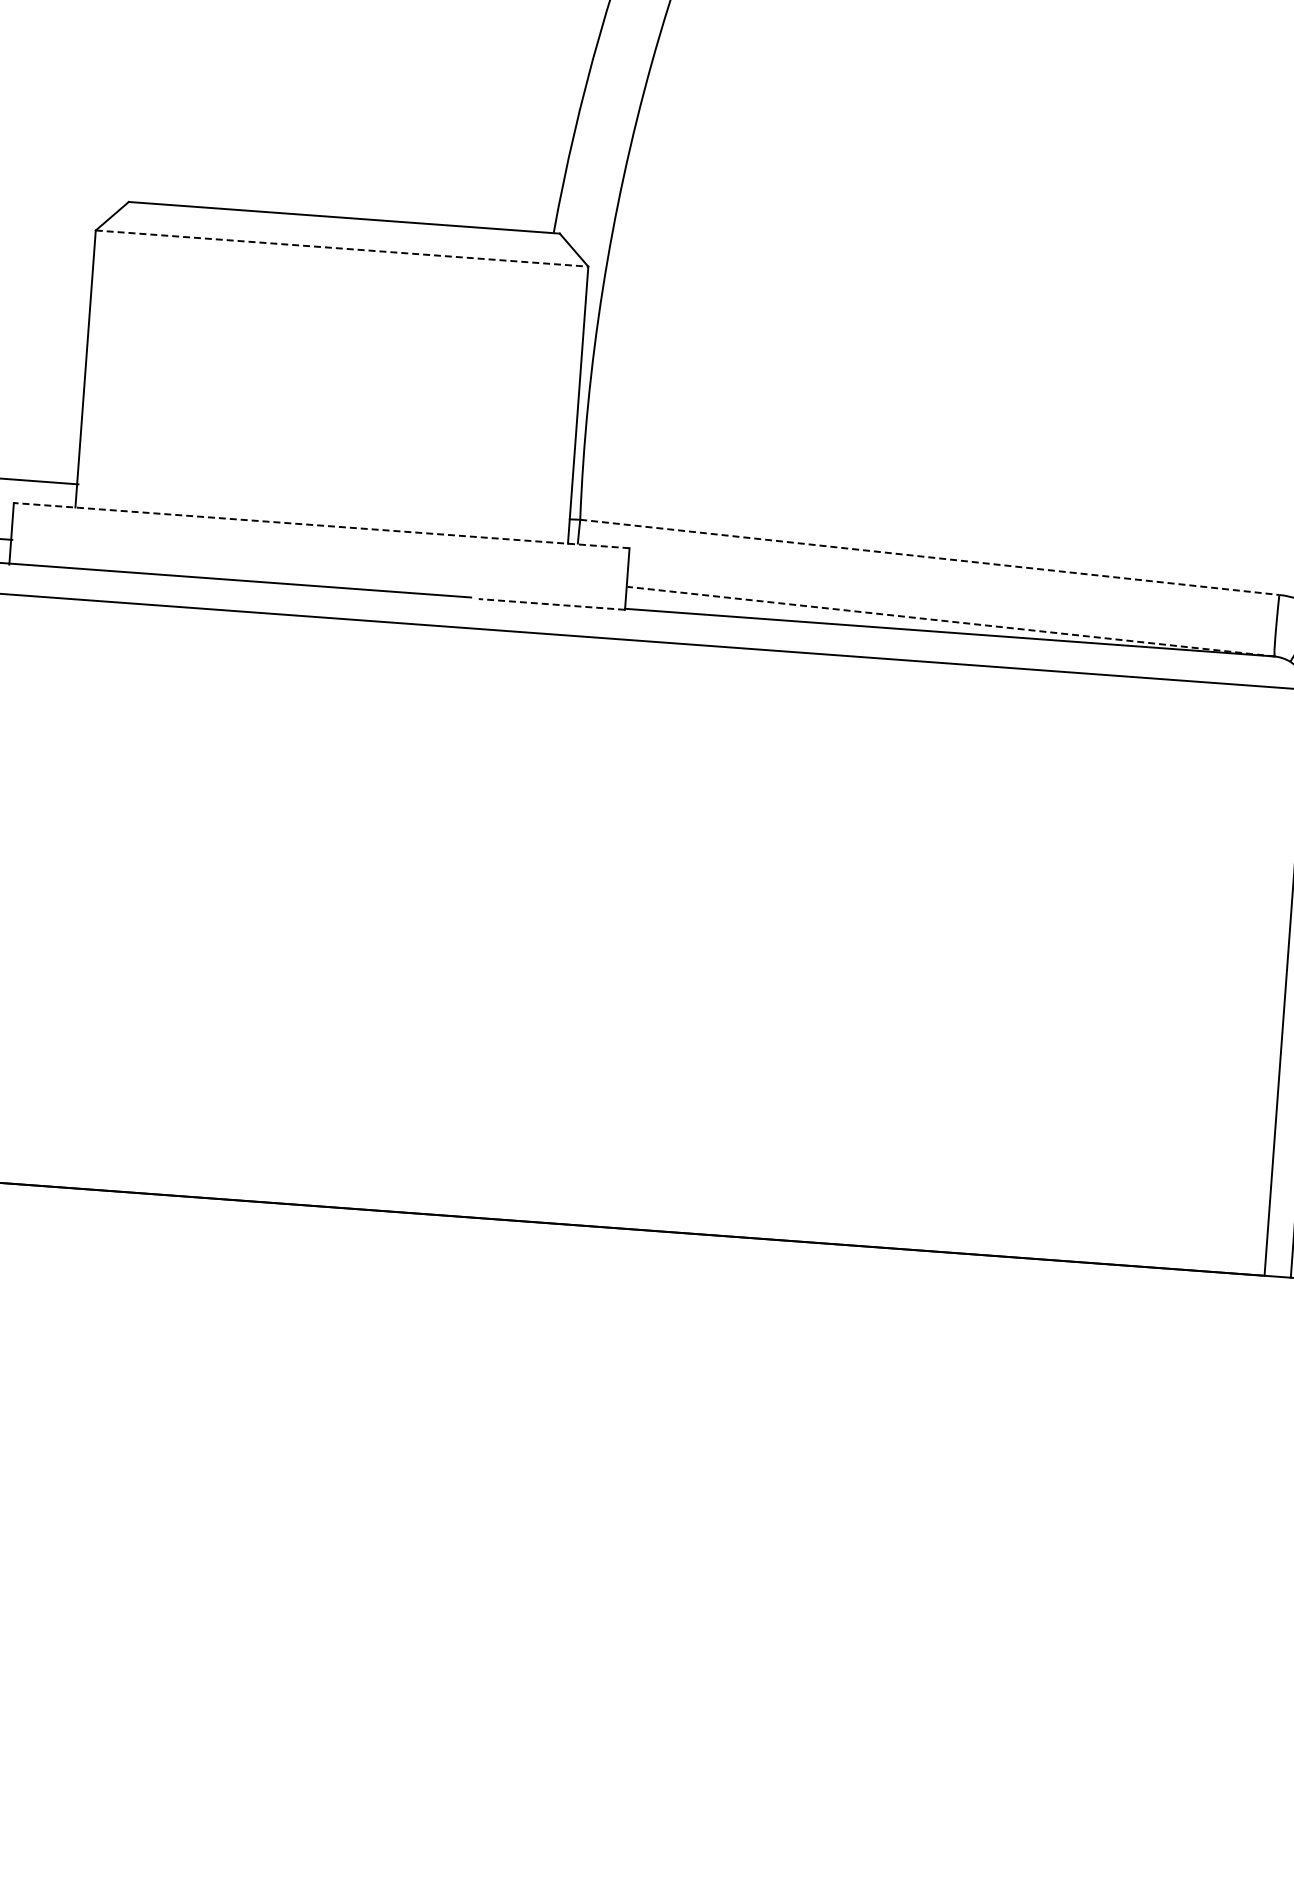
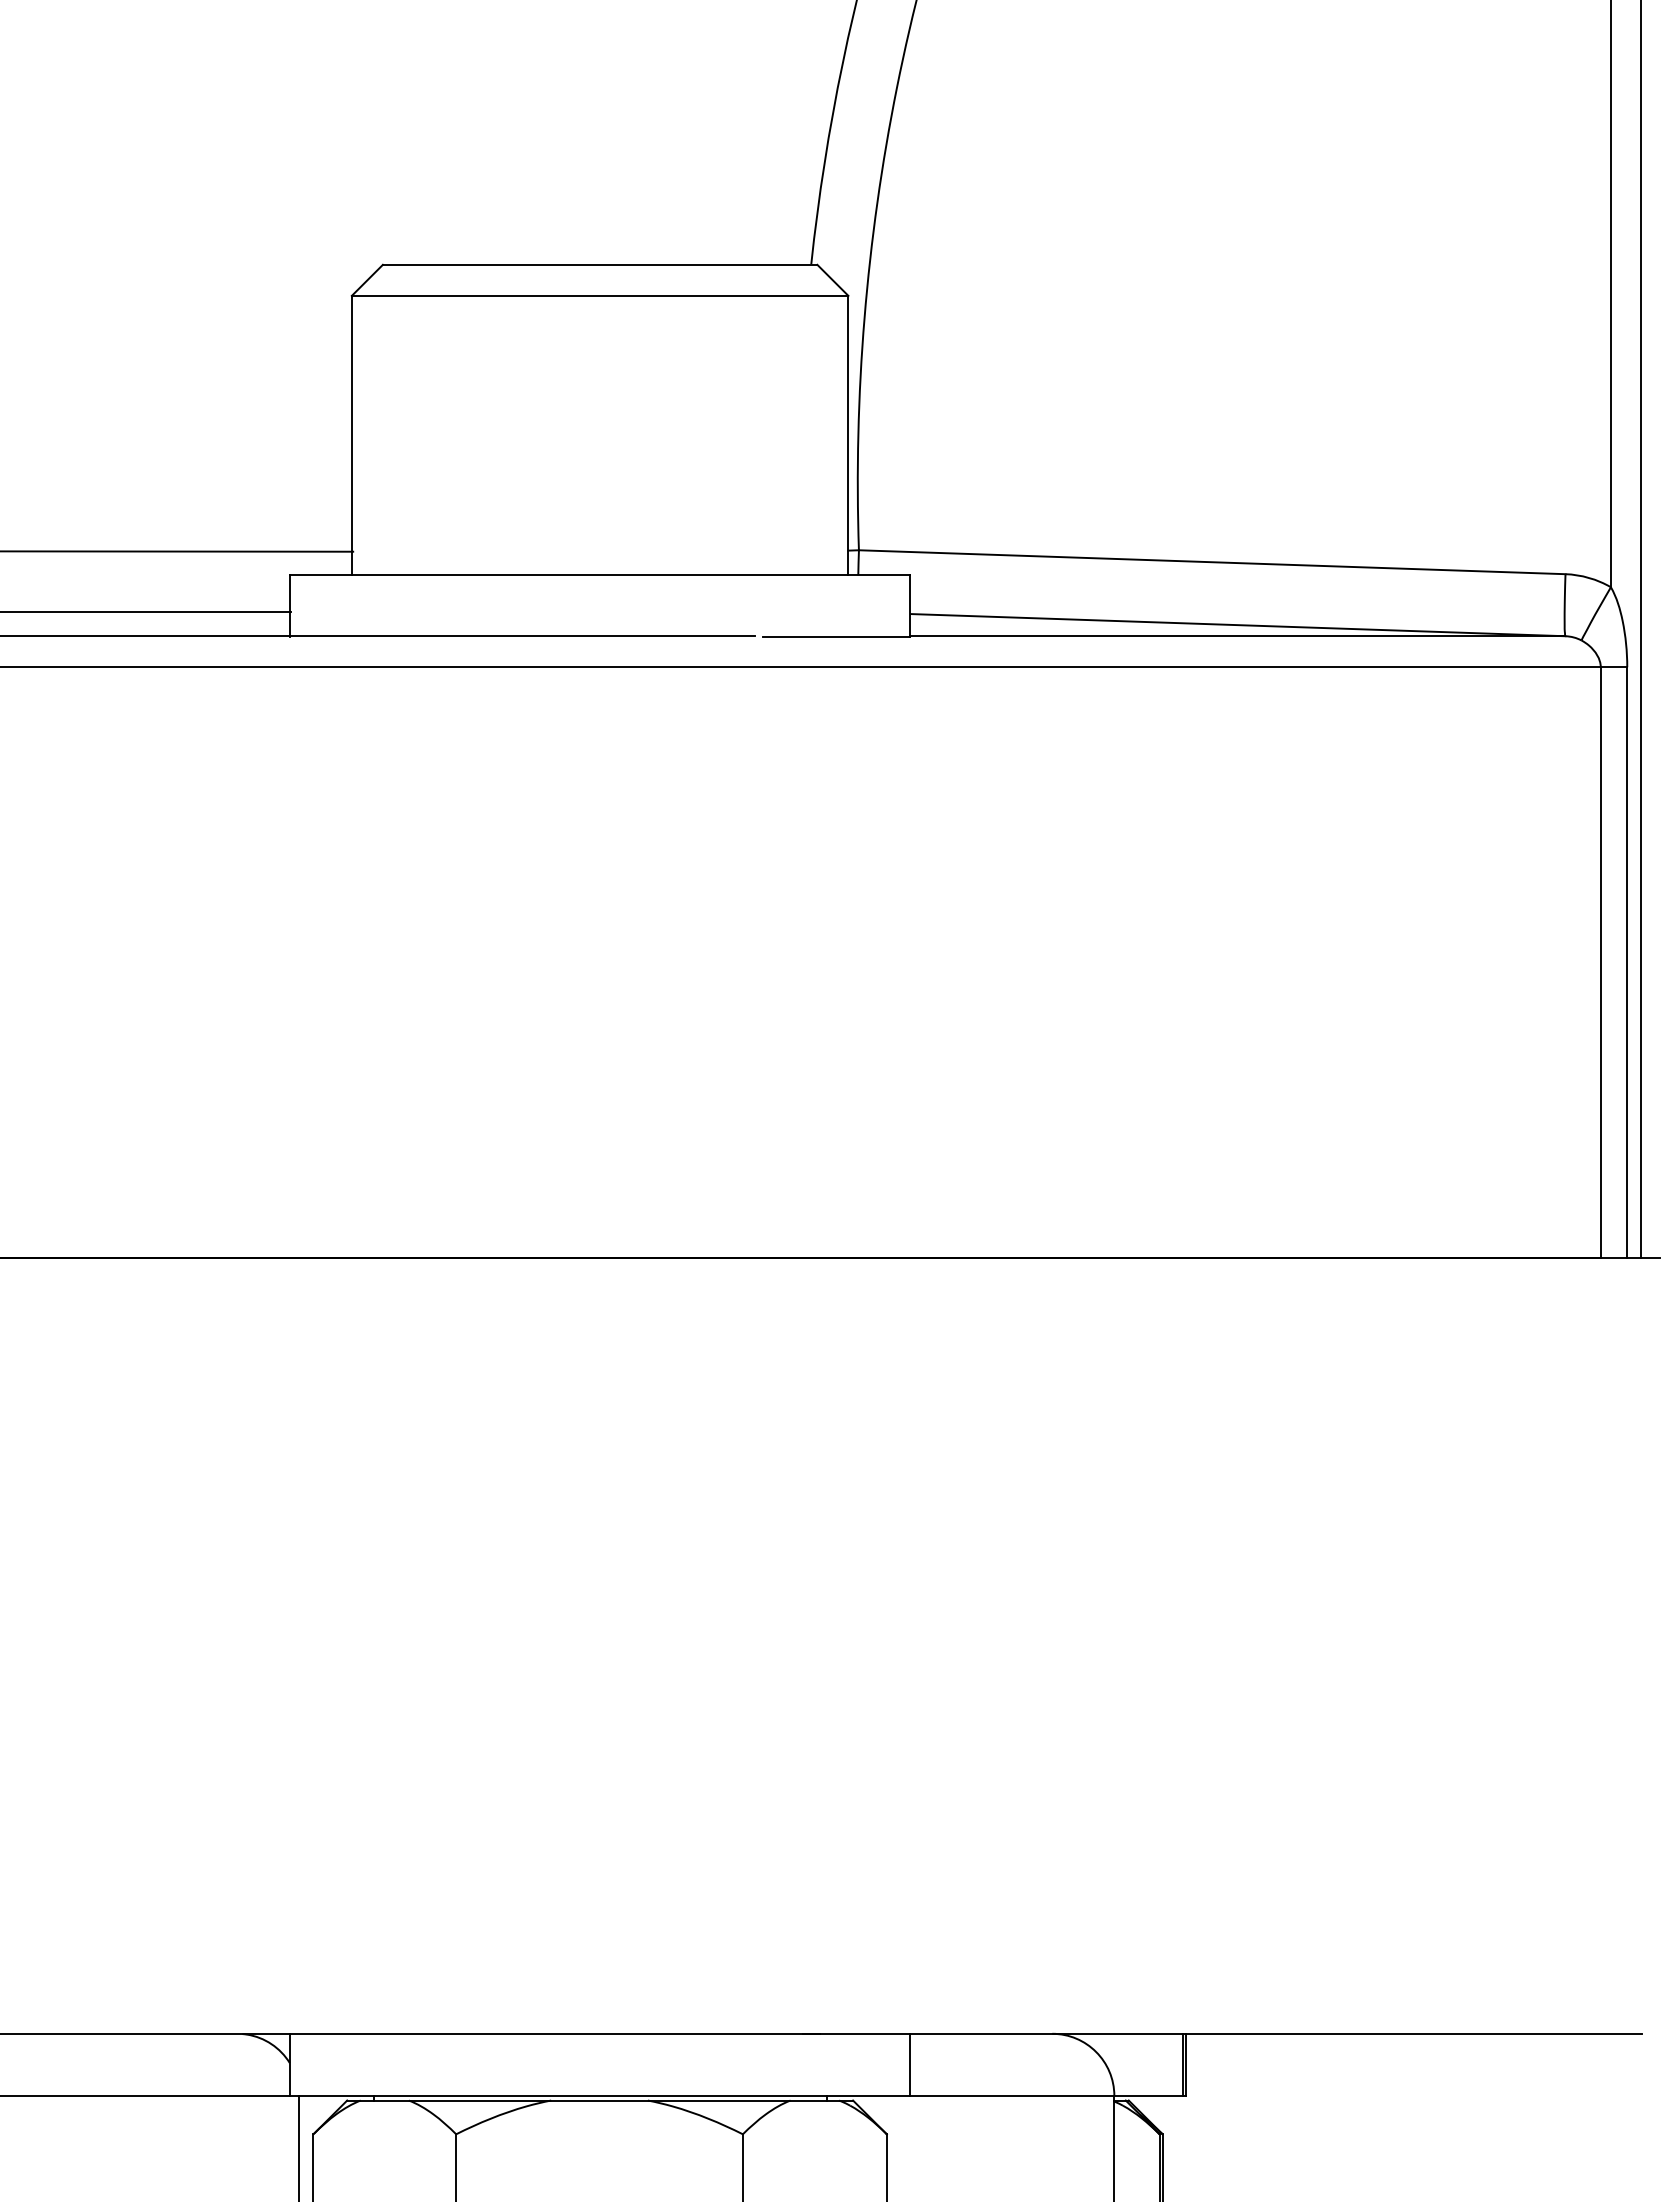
line: (342, 248) -> (600, 295), dashed -> solid
line: (321, 525) -> (599, 575), dashed -> solid
line: (930, 557) -> (1212, 562), dashed -> solid
line: (551, 604) -> (836, 637), dashed -> solid
line: (950, 621) -> (1237, 625), dashed -> solid

